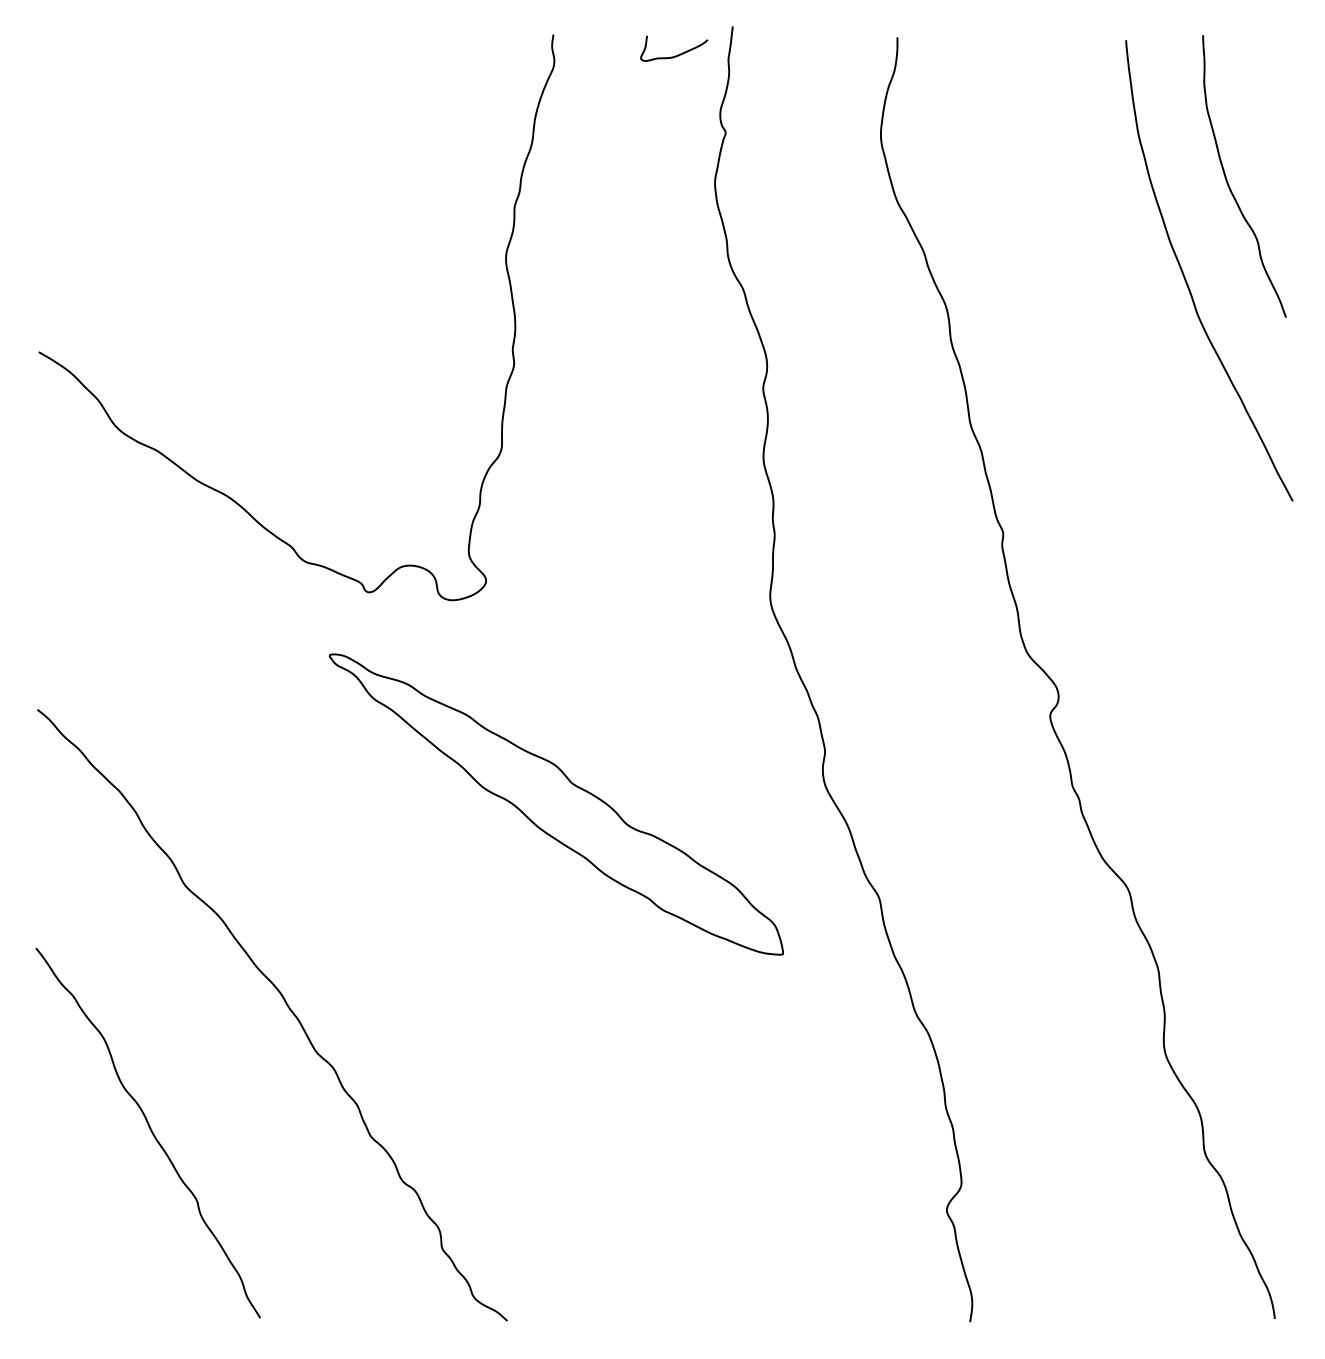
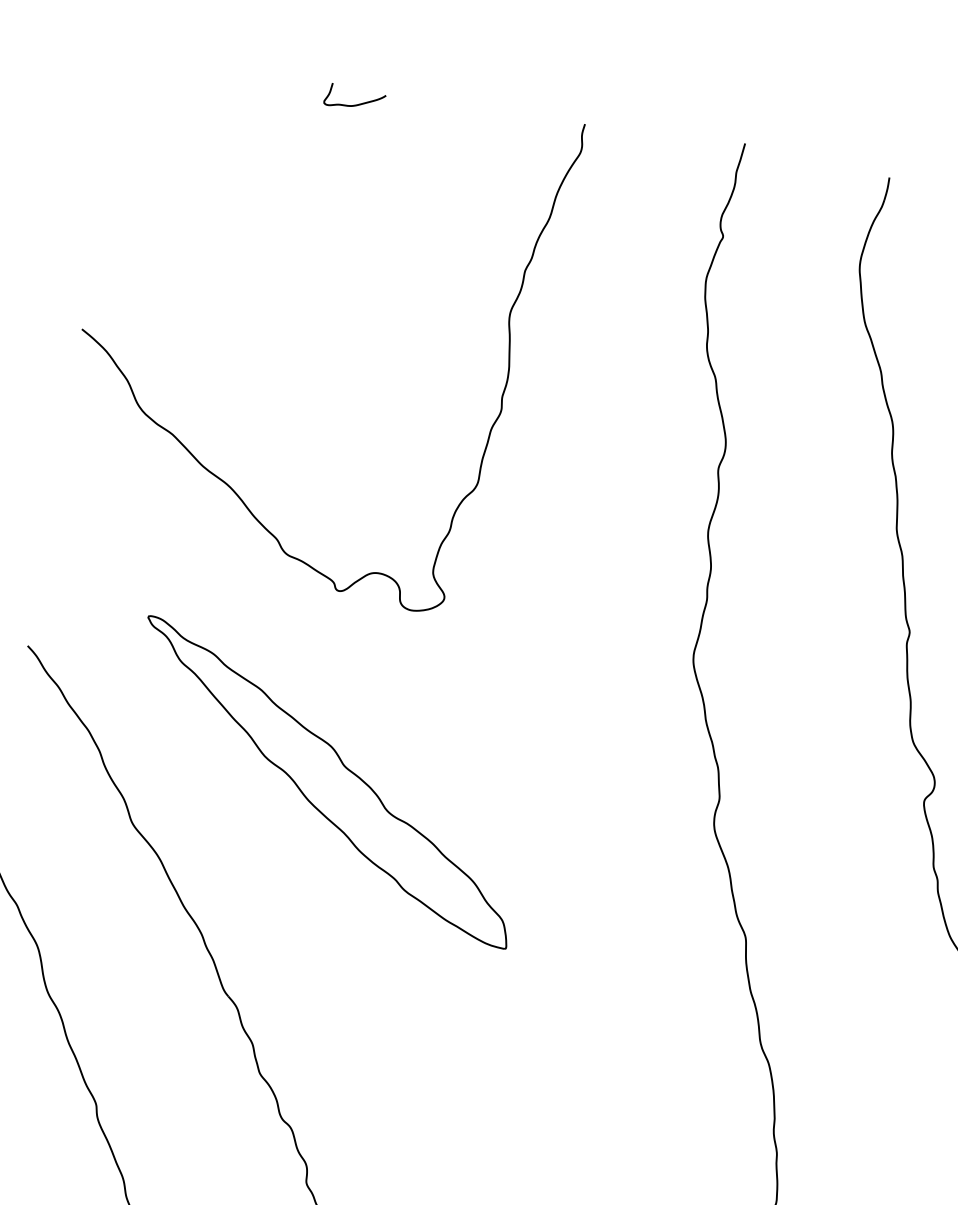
curve: (677, 54) -> (357, 104), moved
part: (555, 804) -> (326, 782), moved

